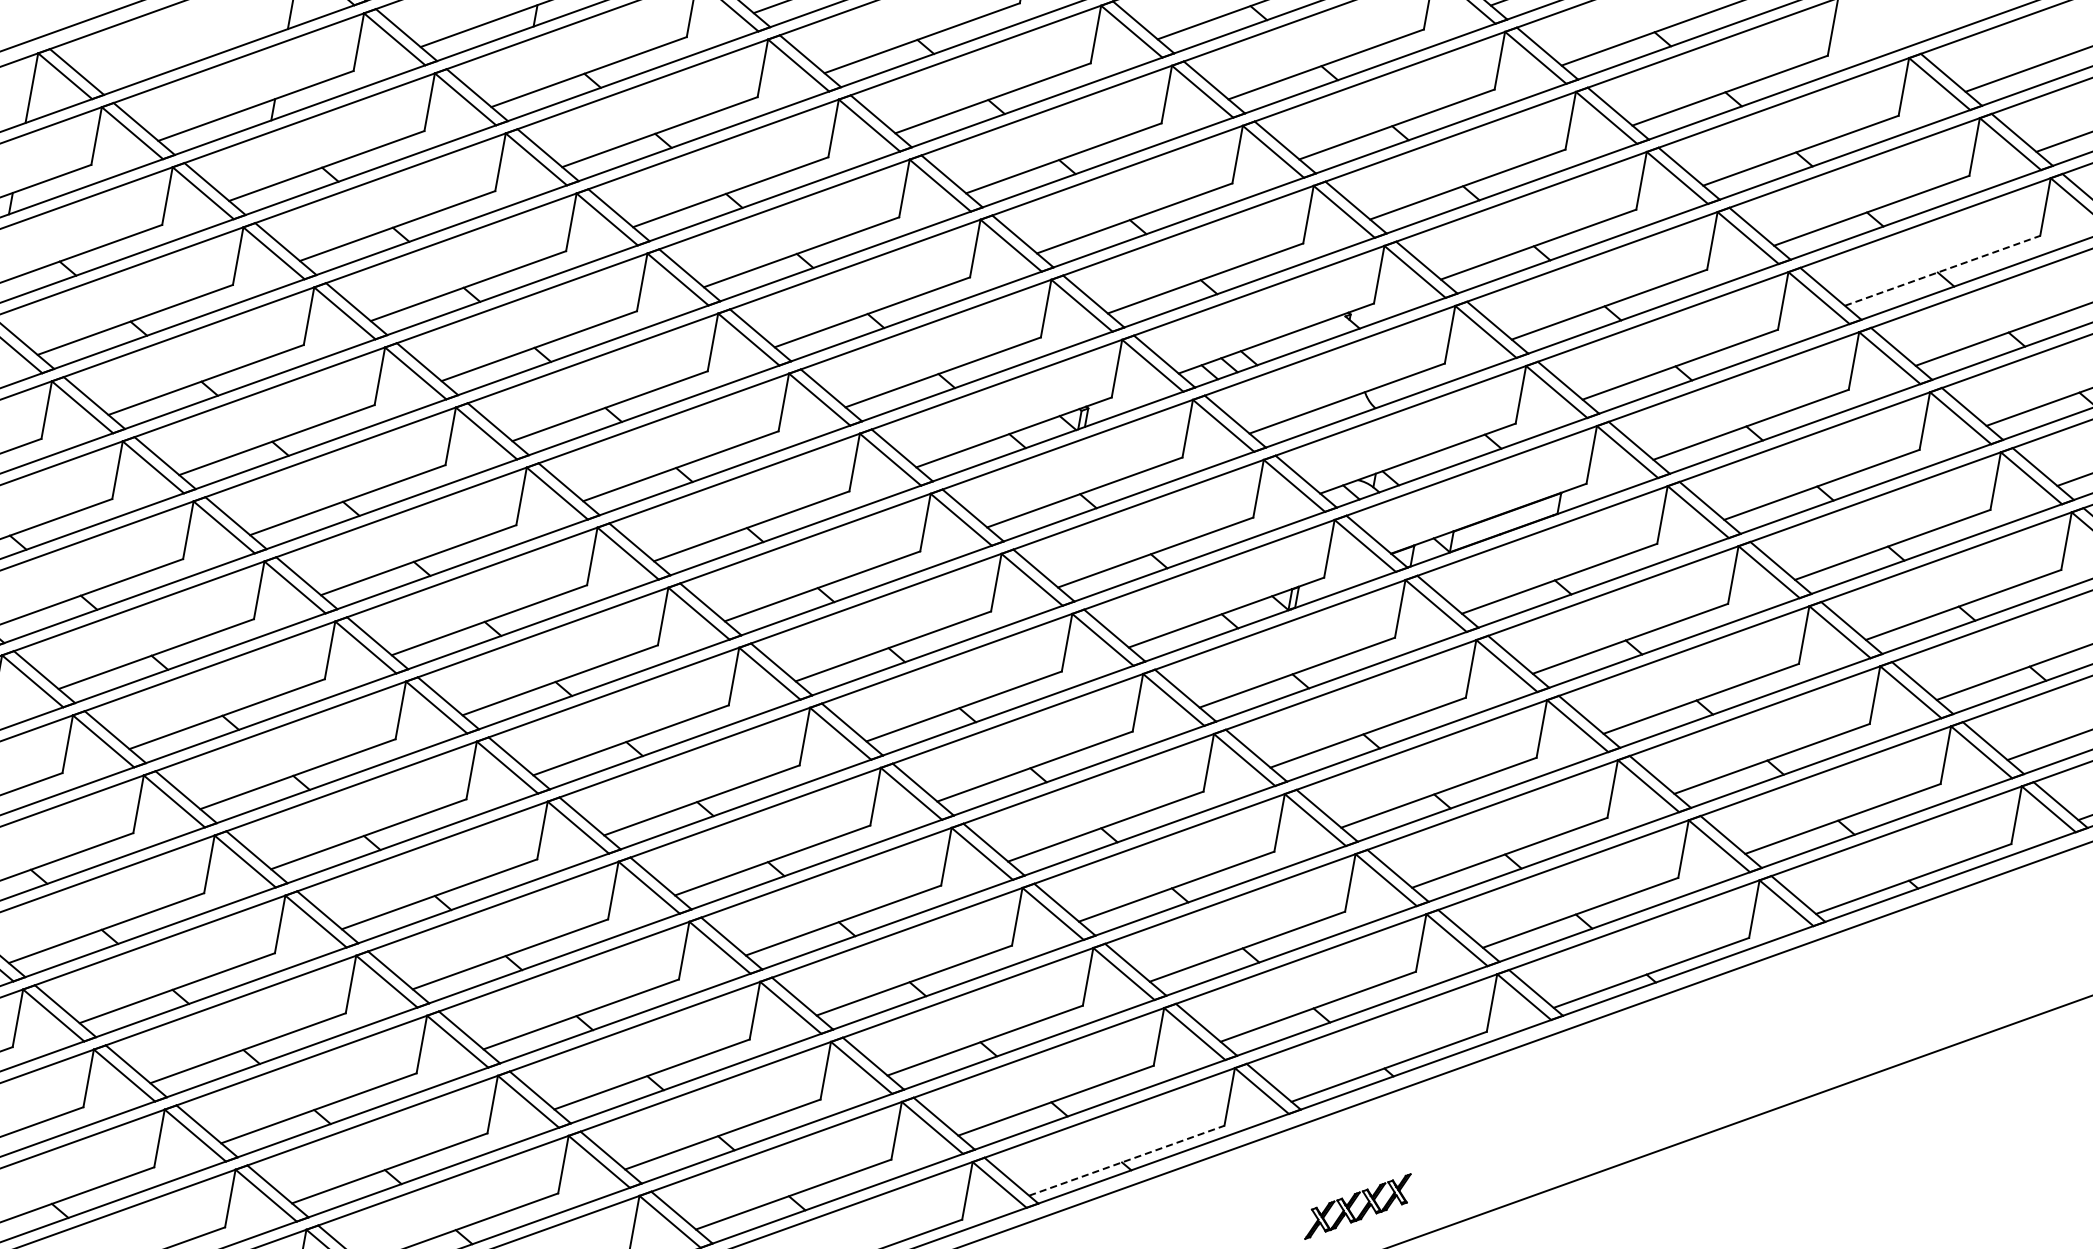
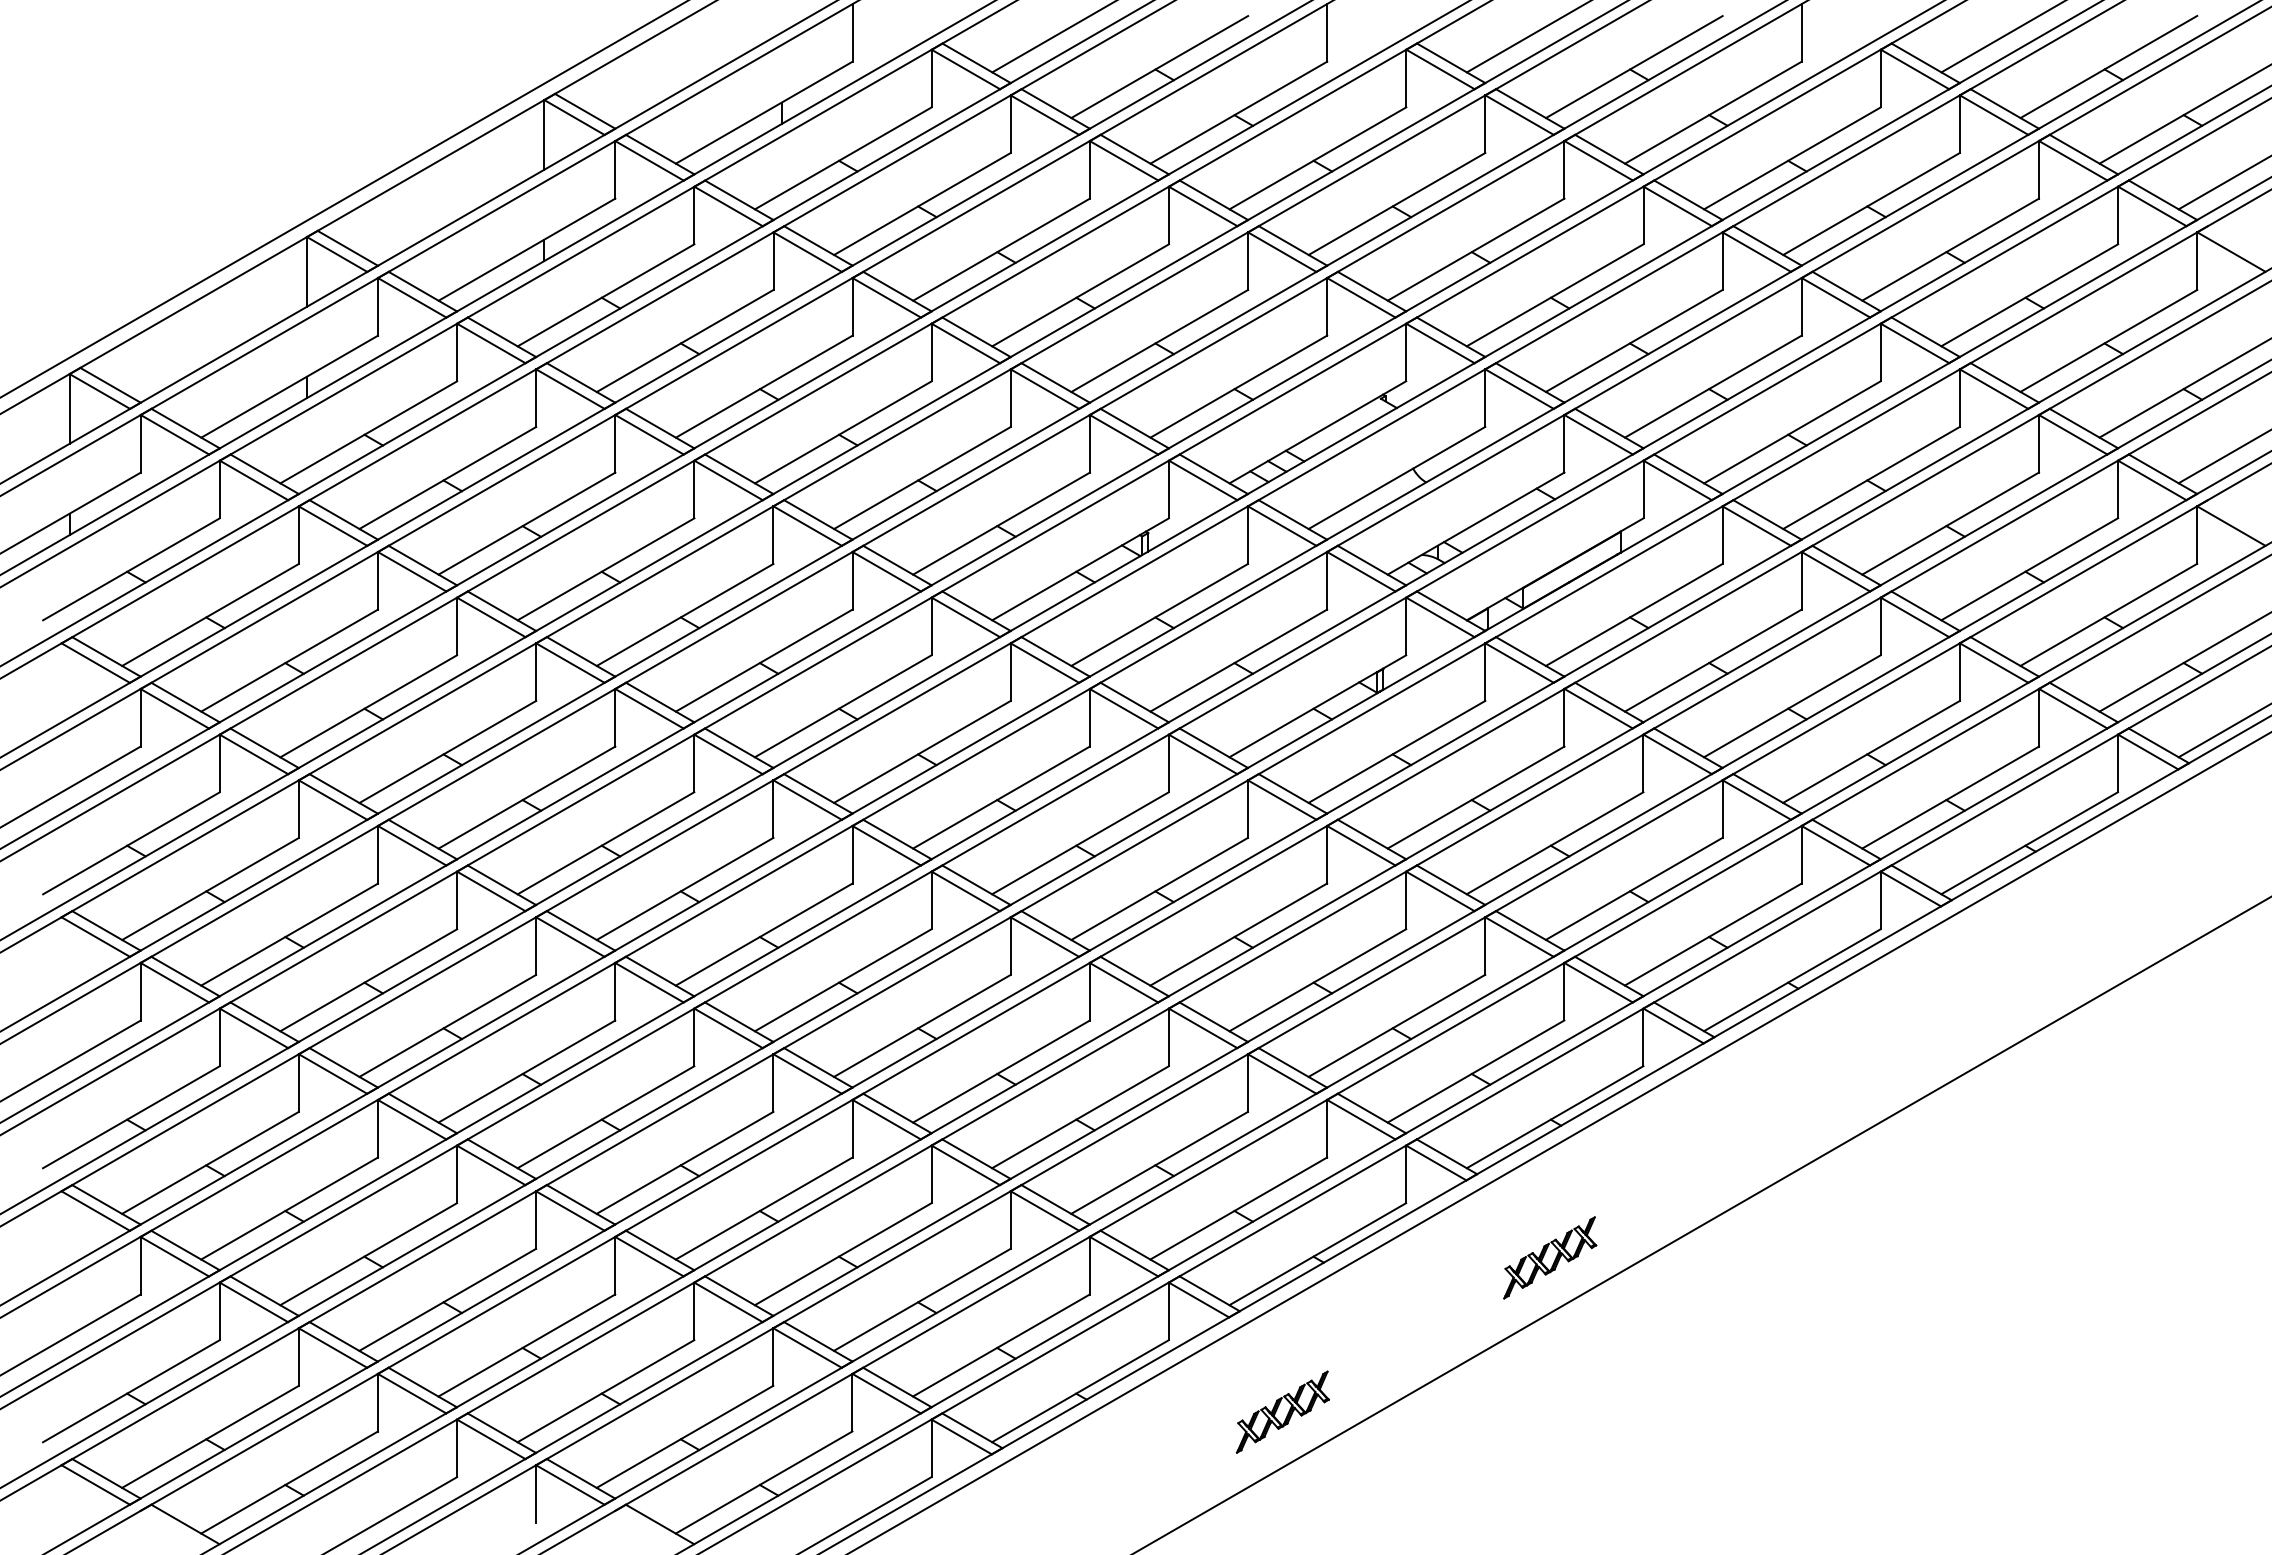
line: (1942, 270) -> (1950, 249), dashed -> solid
line: (1126, 1160) -> (1317, 1254), dashed -> solid

